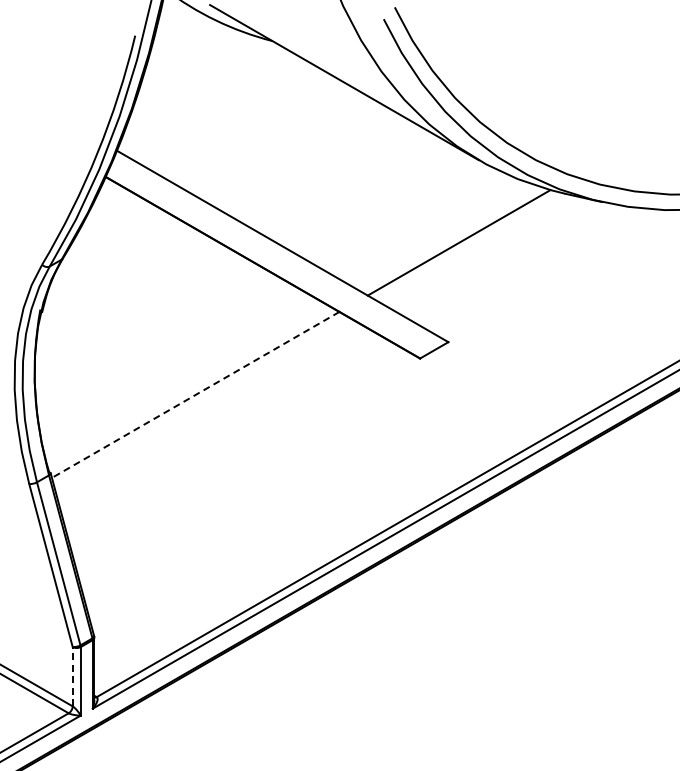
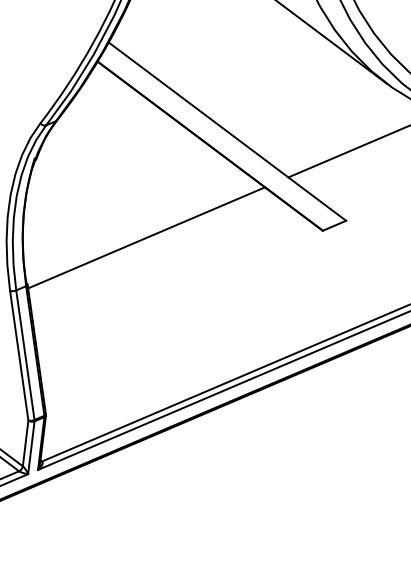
line: (195, 394) -> (146, 237), dashed -> solid
line: (72, 676) -> (25, 443), dashed -> solid

